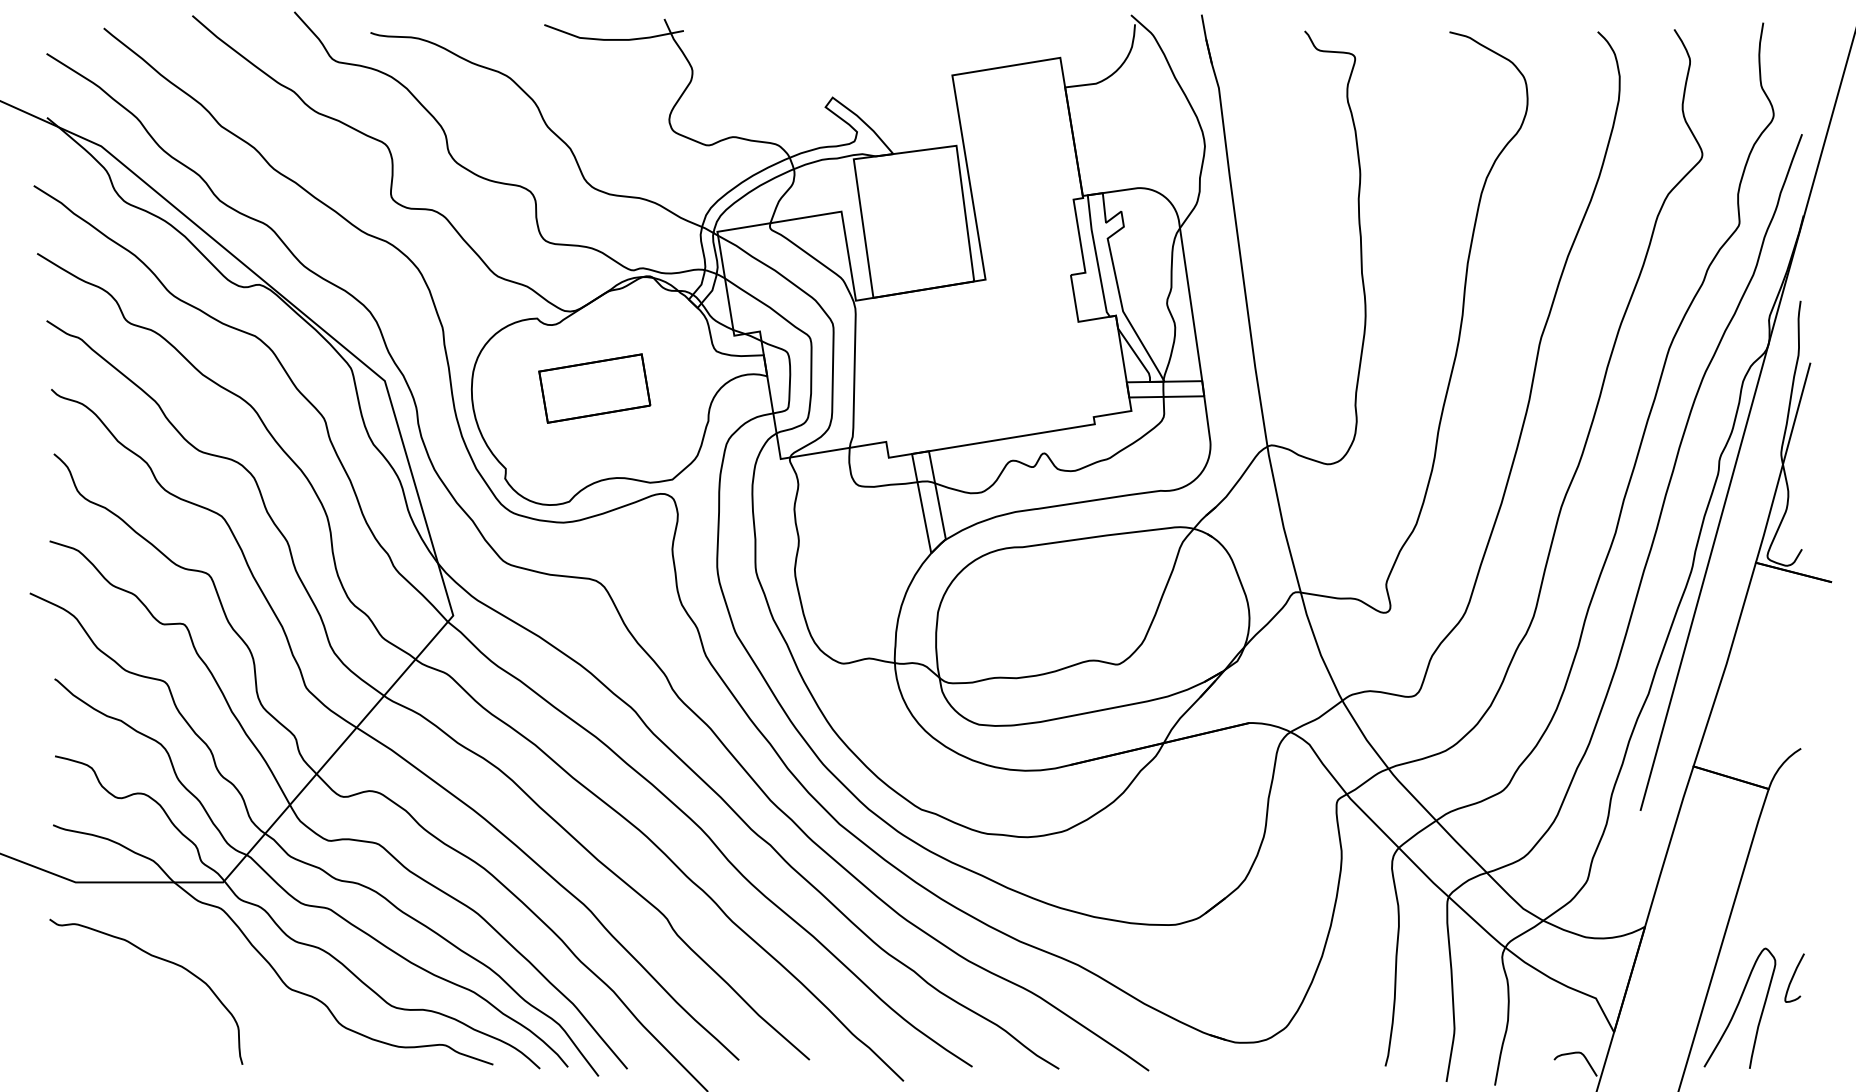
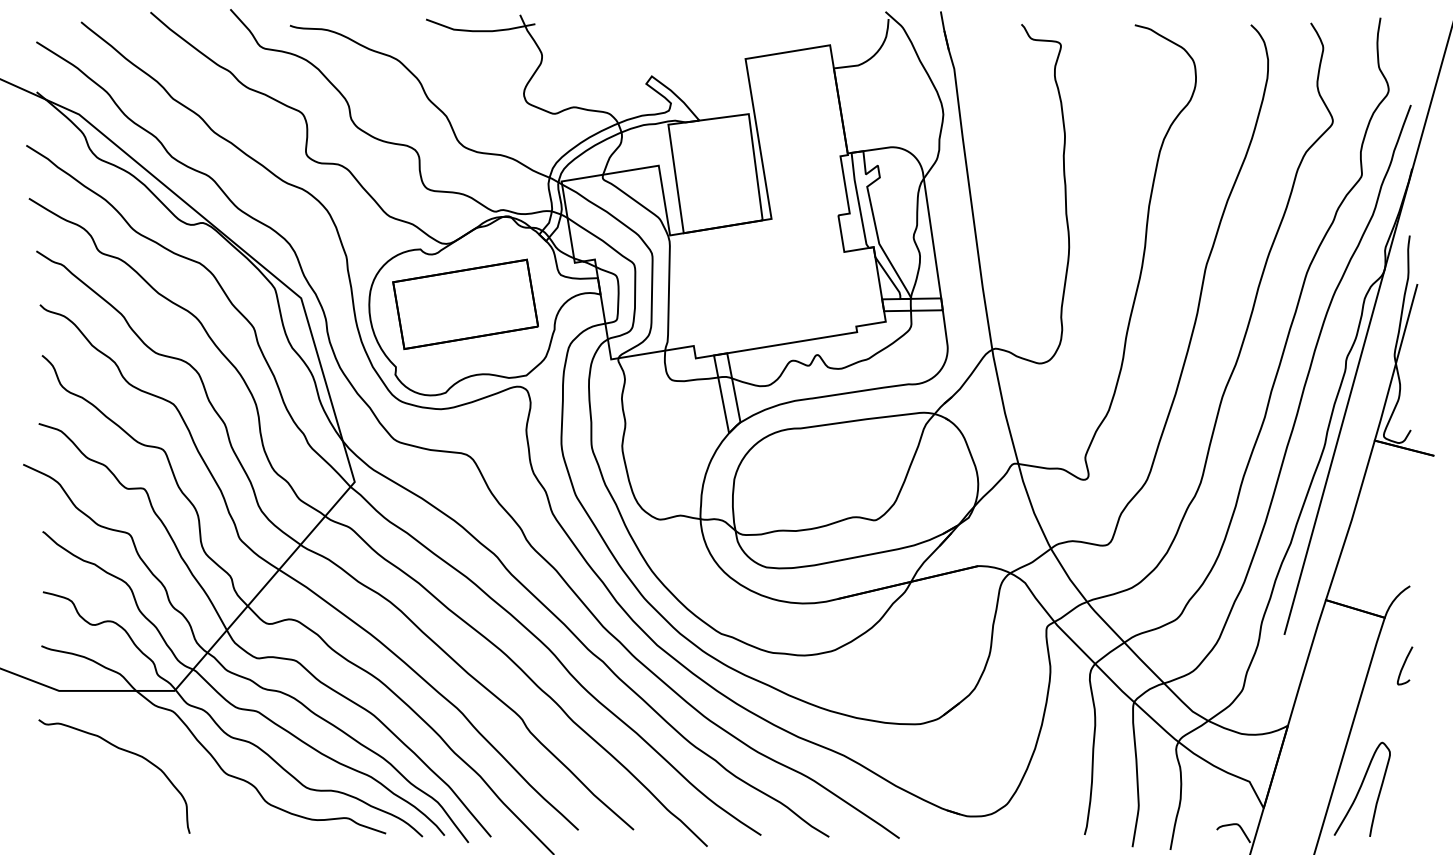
part: (594, 387) -> (465, 303), size x1.67
curve: (1793, 977) -> (1404, 665), moved

